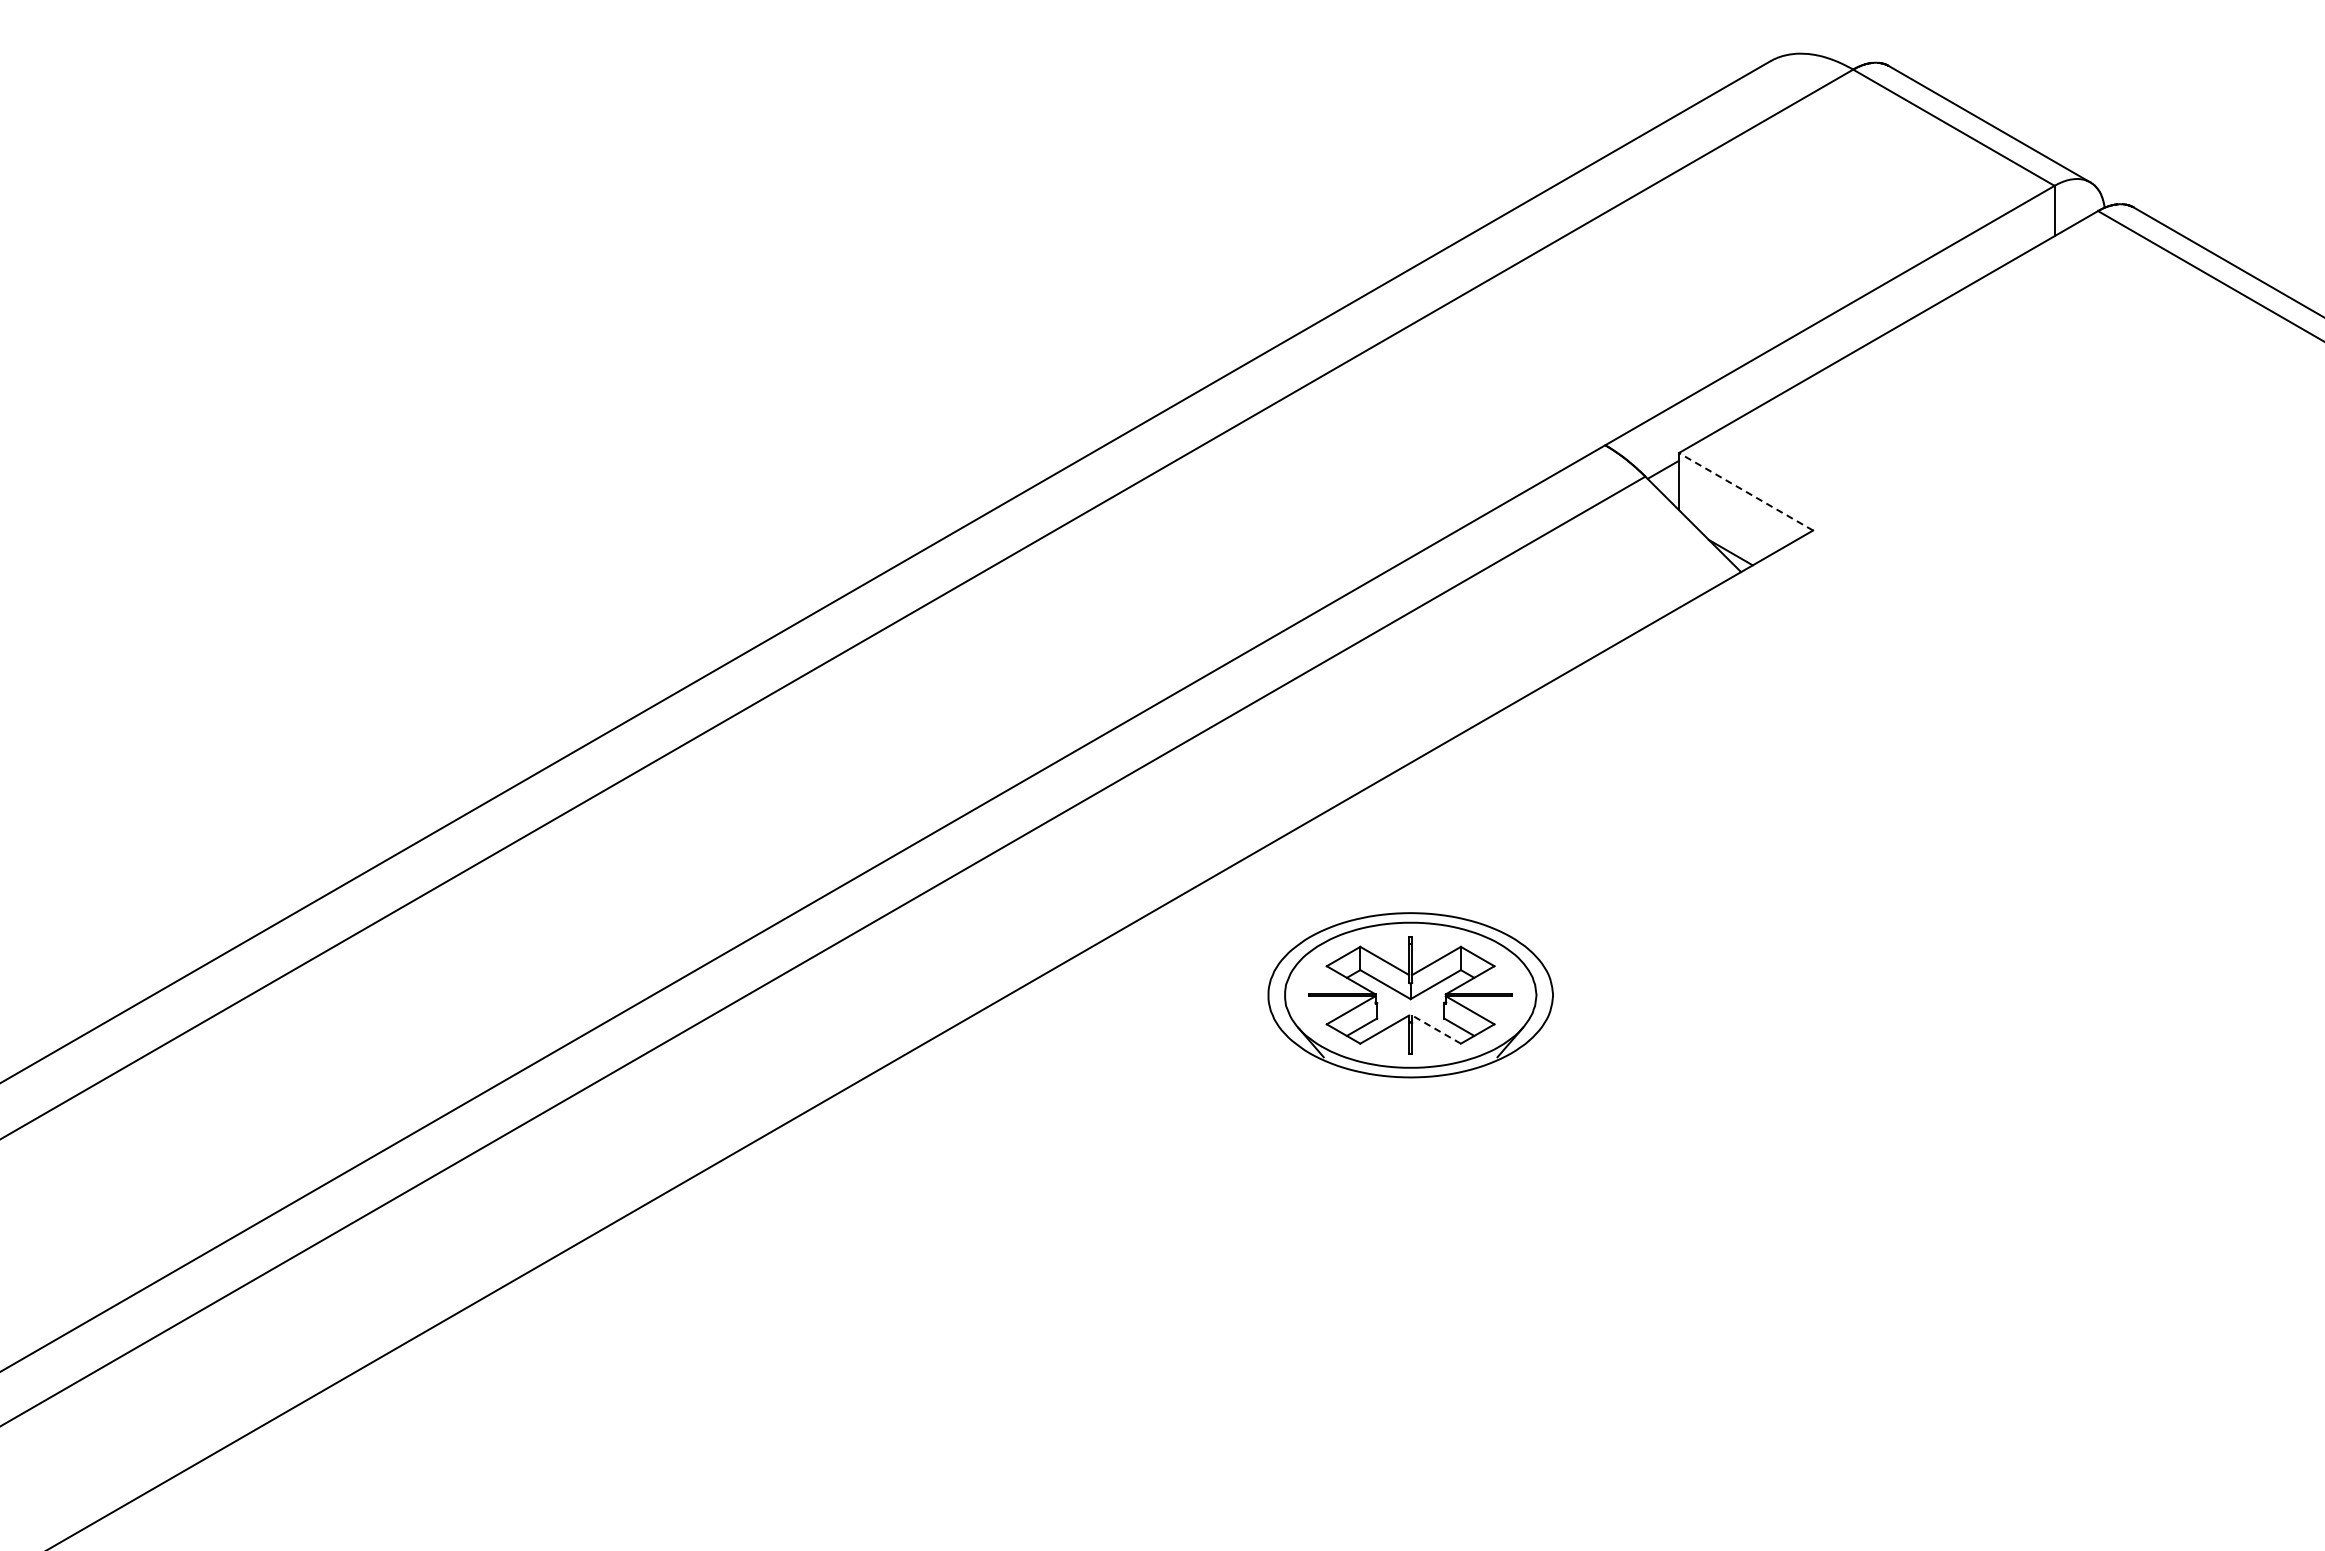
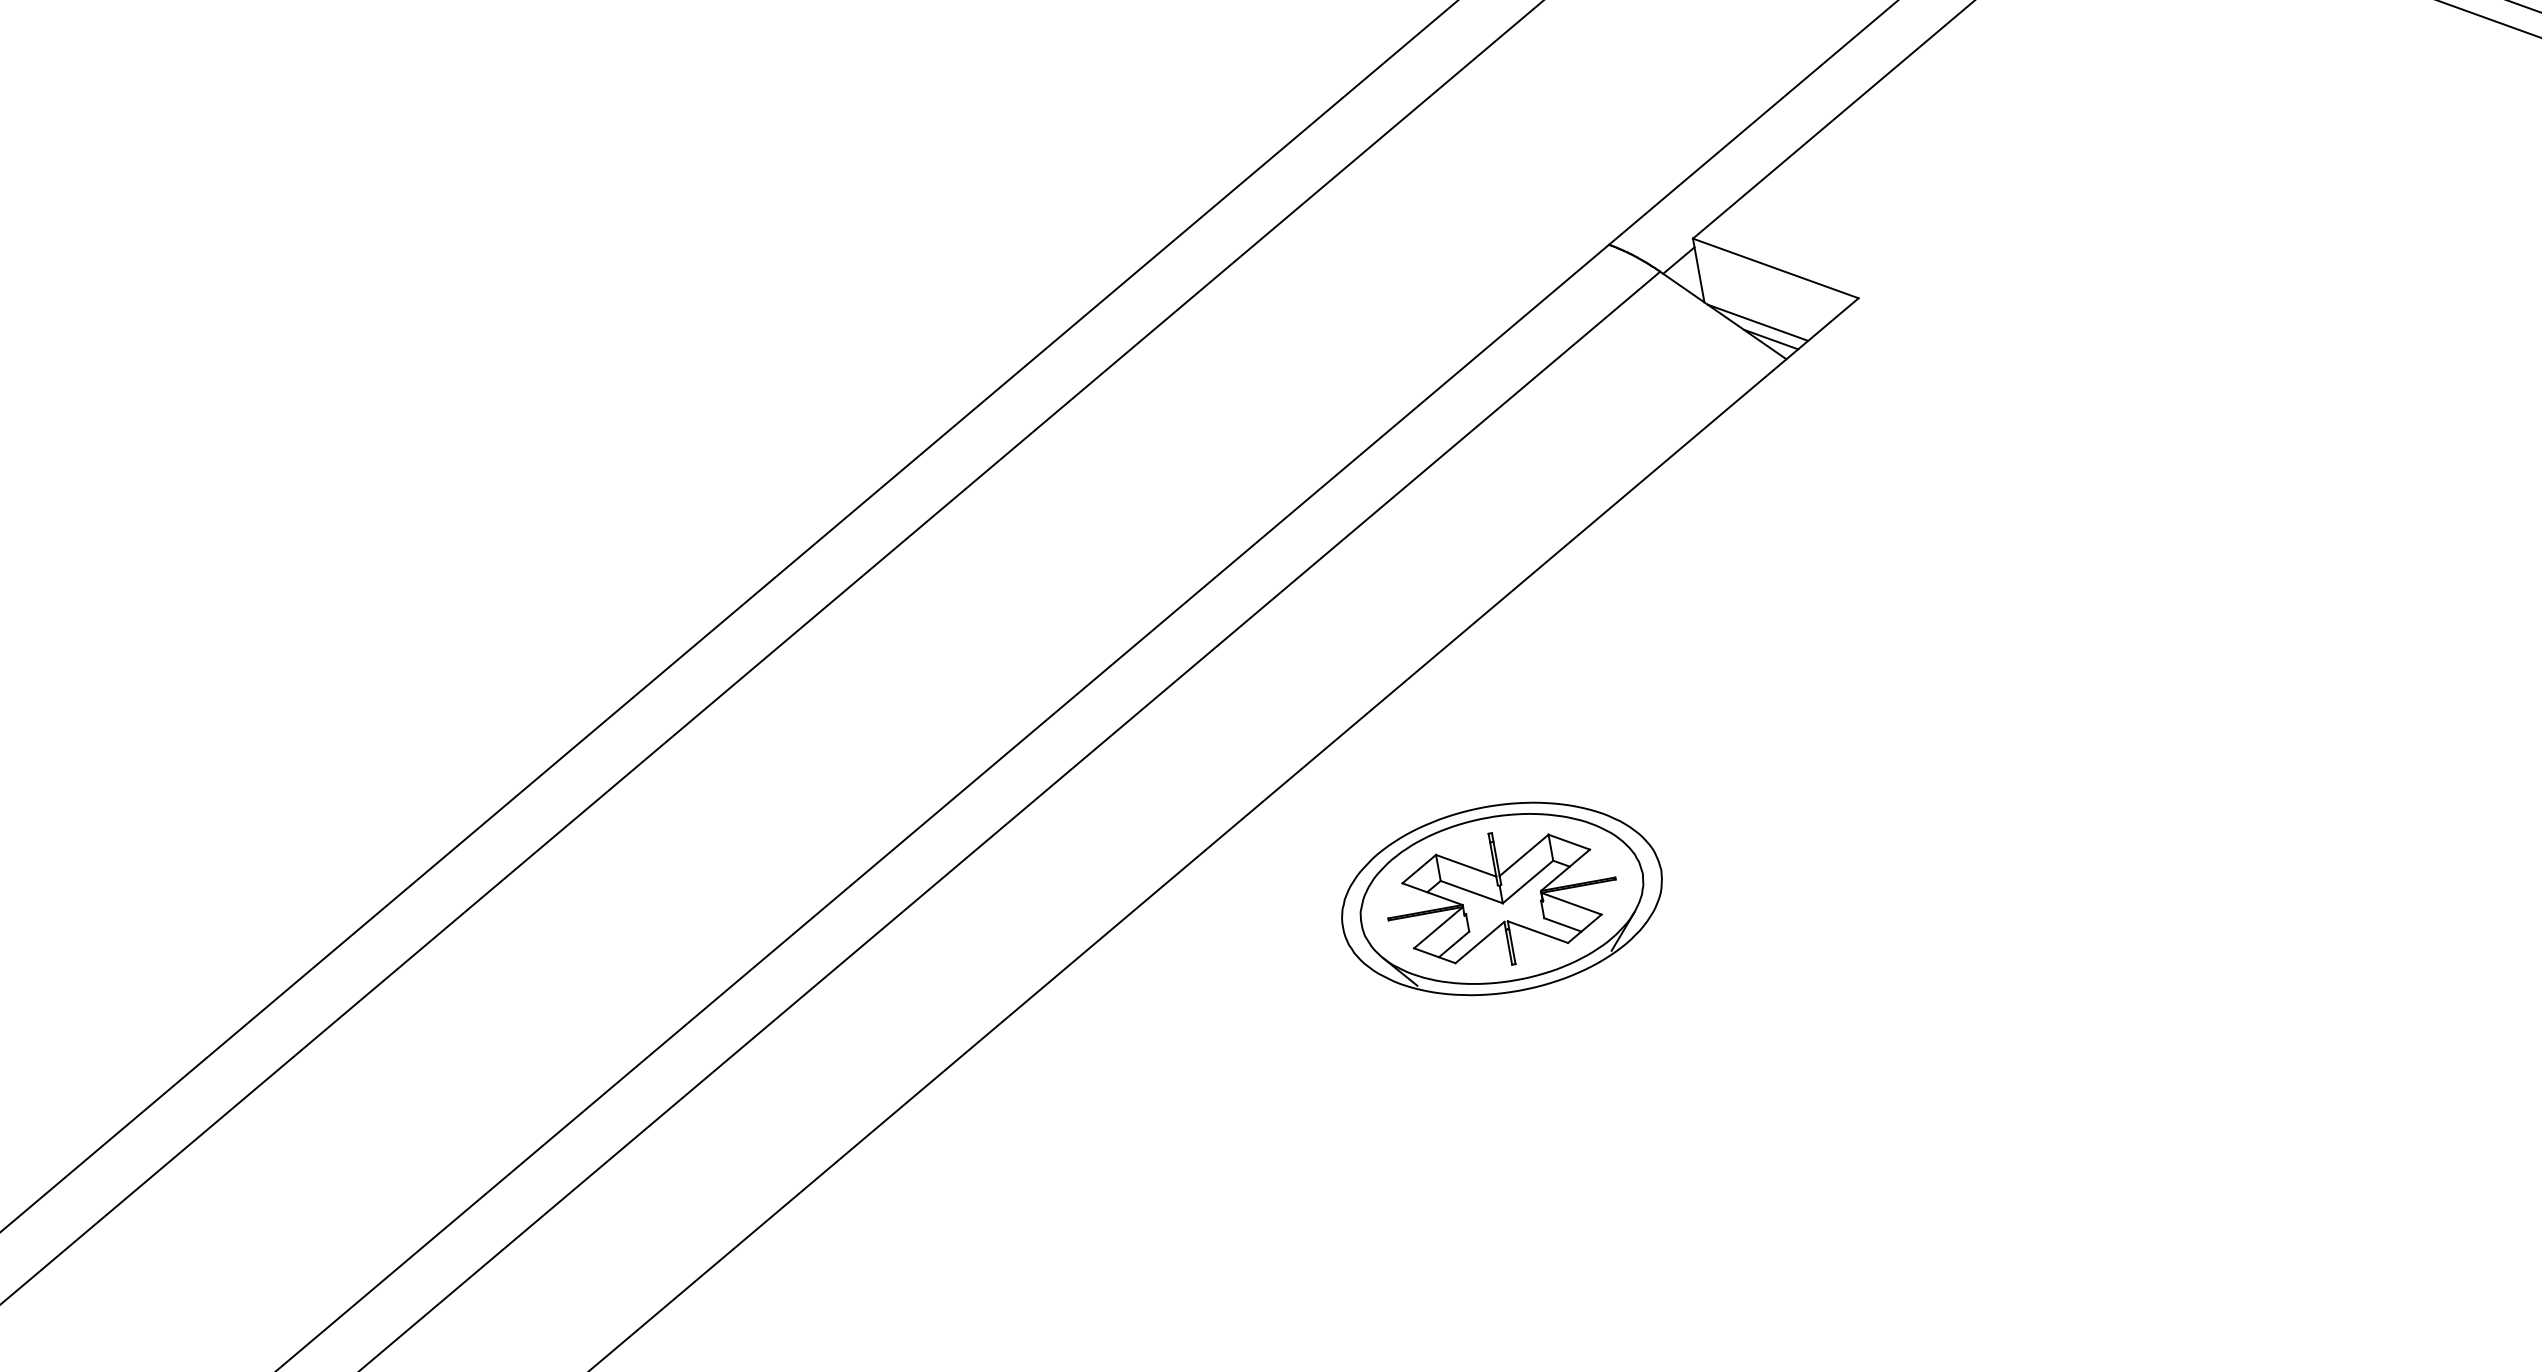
line: (1745, 491) -> (1775, 268), dashed -> solid
line: (1721, 535) -> (1757, 322), added
line: (1436, 1029) -> (1537, 932), dashed -> solid

